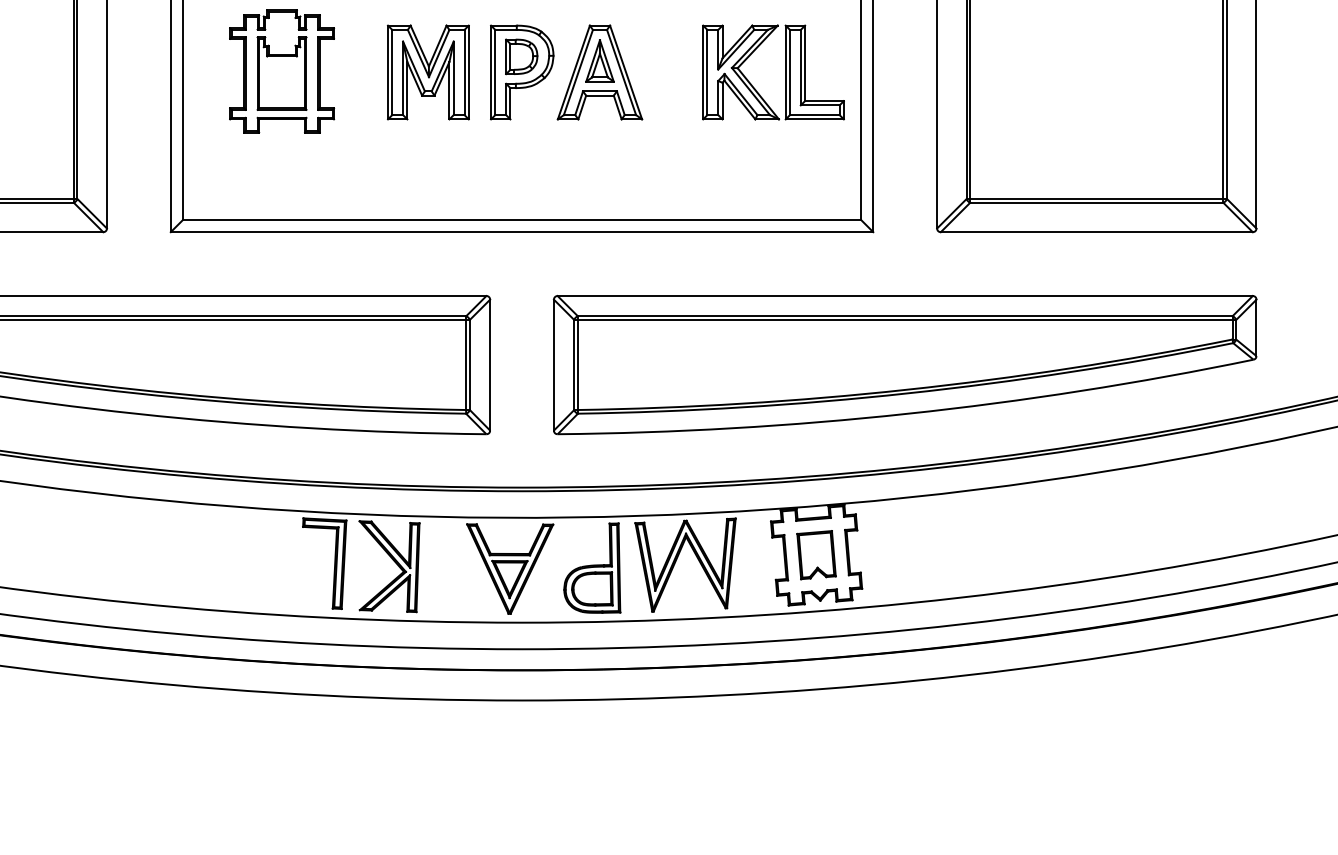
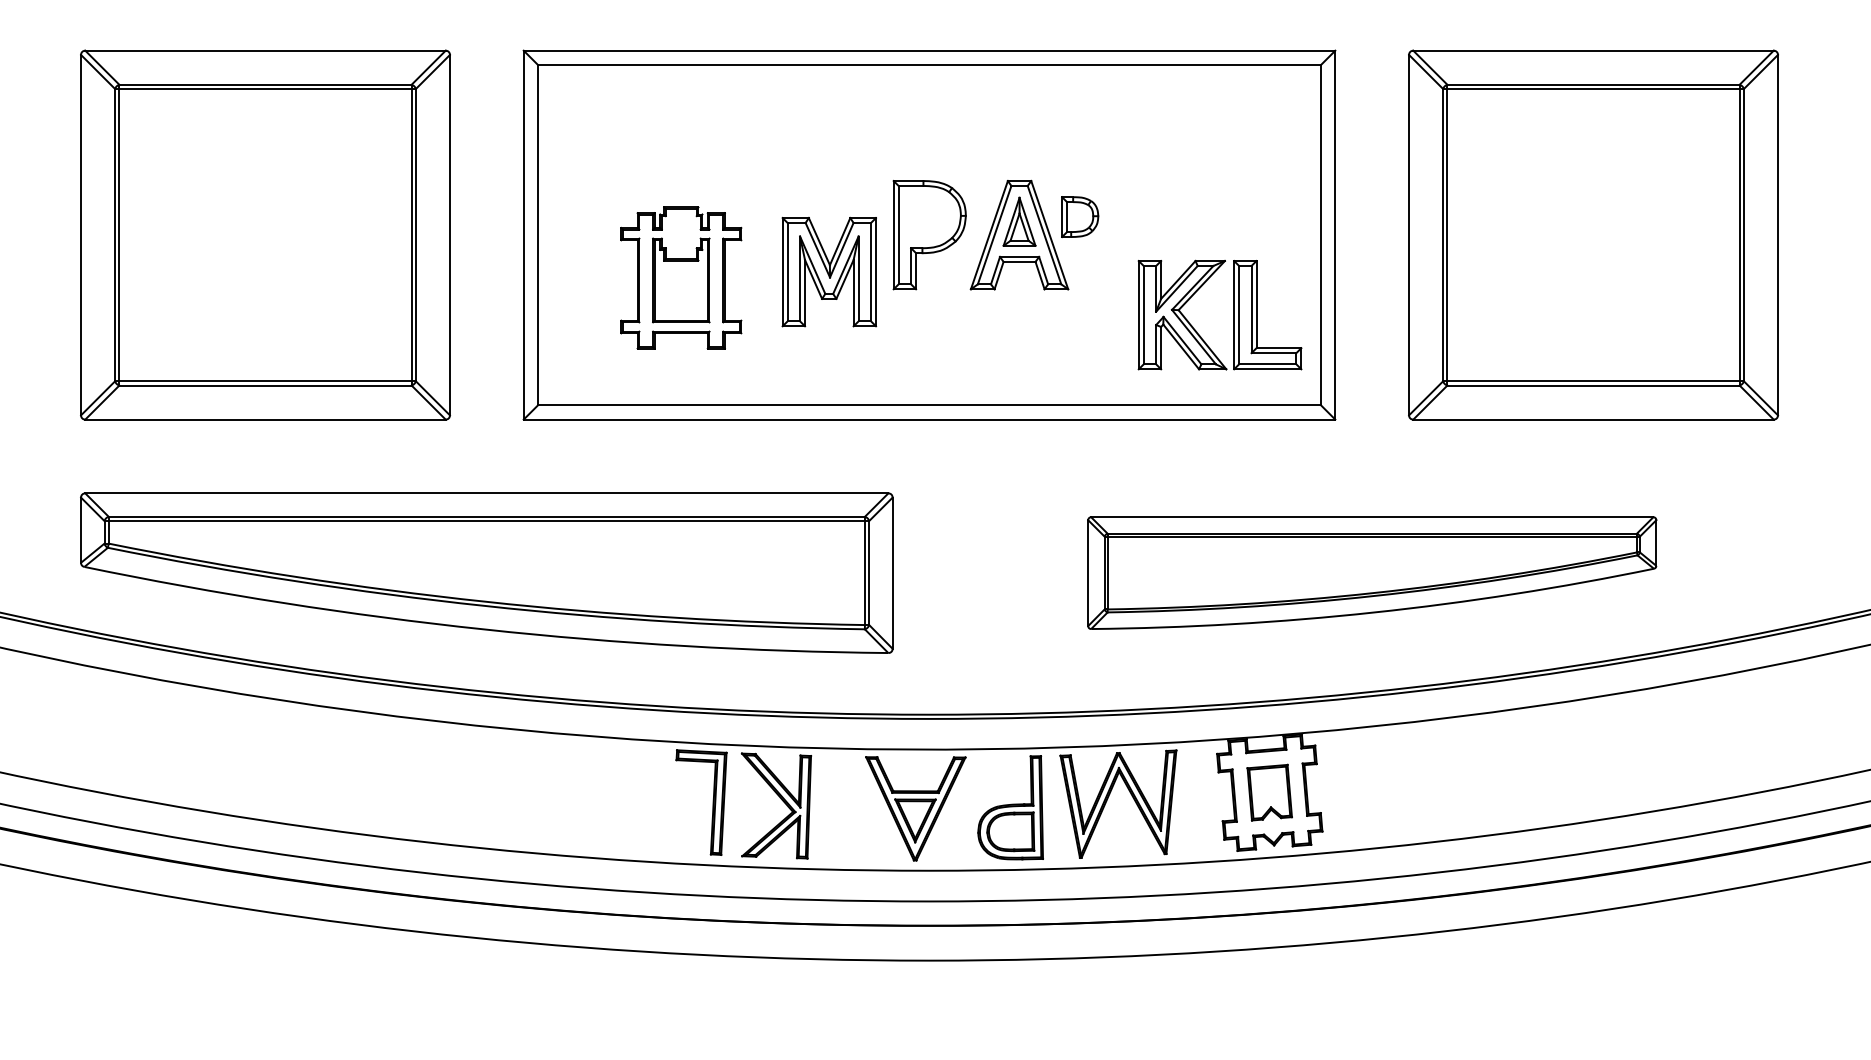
part: (522, 56) -> (1080, 216), moved
part: (282, 71) -> (681, 277), moved
part: (428, 71) -> (829, 271), moved
part: (785, 71) -> (1233, 314), moved
part: (905, 364) -> (1372, 572), size x0.7

